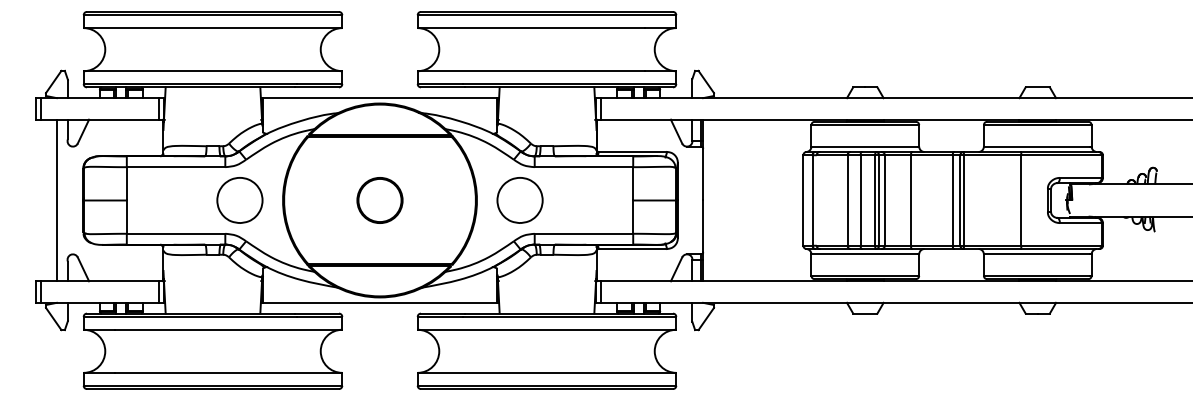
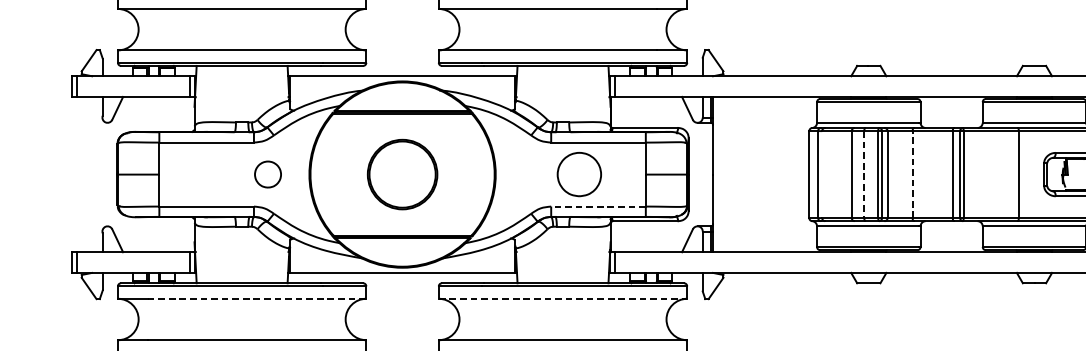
line: (56, 200) -> (91, 174), removed
part: (239, 200) -> (267, 174), size x0.6
circle: (379, 200) -> (402, 174), size x1.6
part: (519, 200) -> (578, 174), moved
line: (911, 200) -> (913, 174), solid -> dashed
line: (860, 201) -> (864, 175), solid -> dashed
line: (583, 233) -> (598, 206), solid -> dashed
line: (228, 329) -> (257, 298), solid -> dashed
line: (547, 329) -> (563, 298), solid -> dashed

